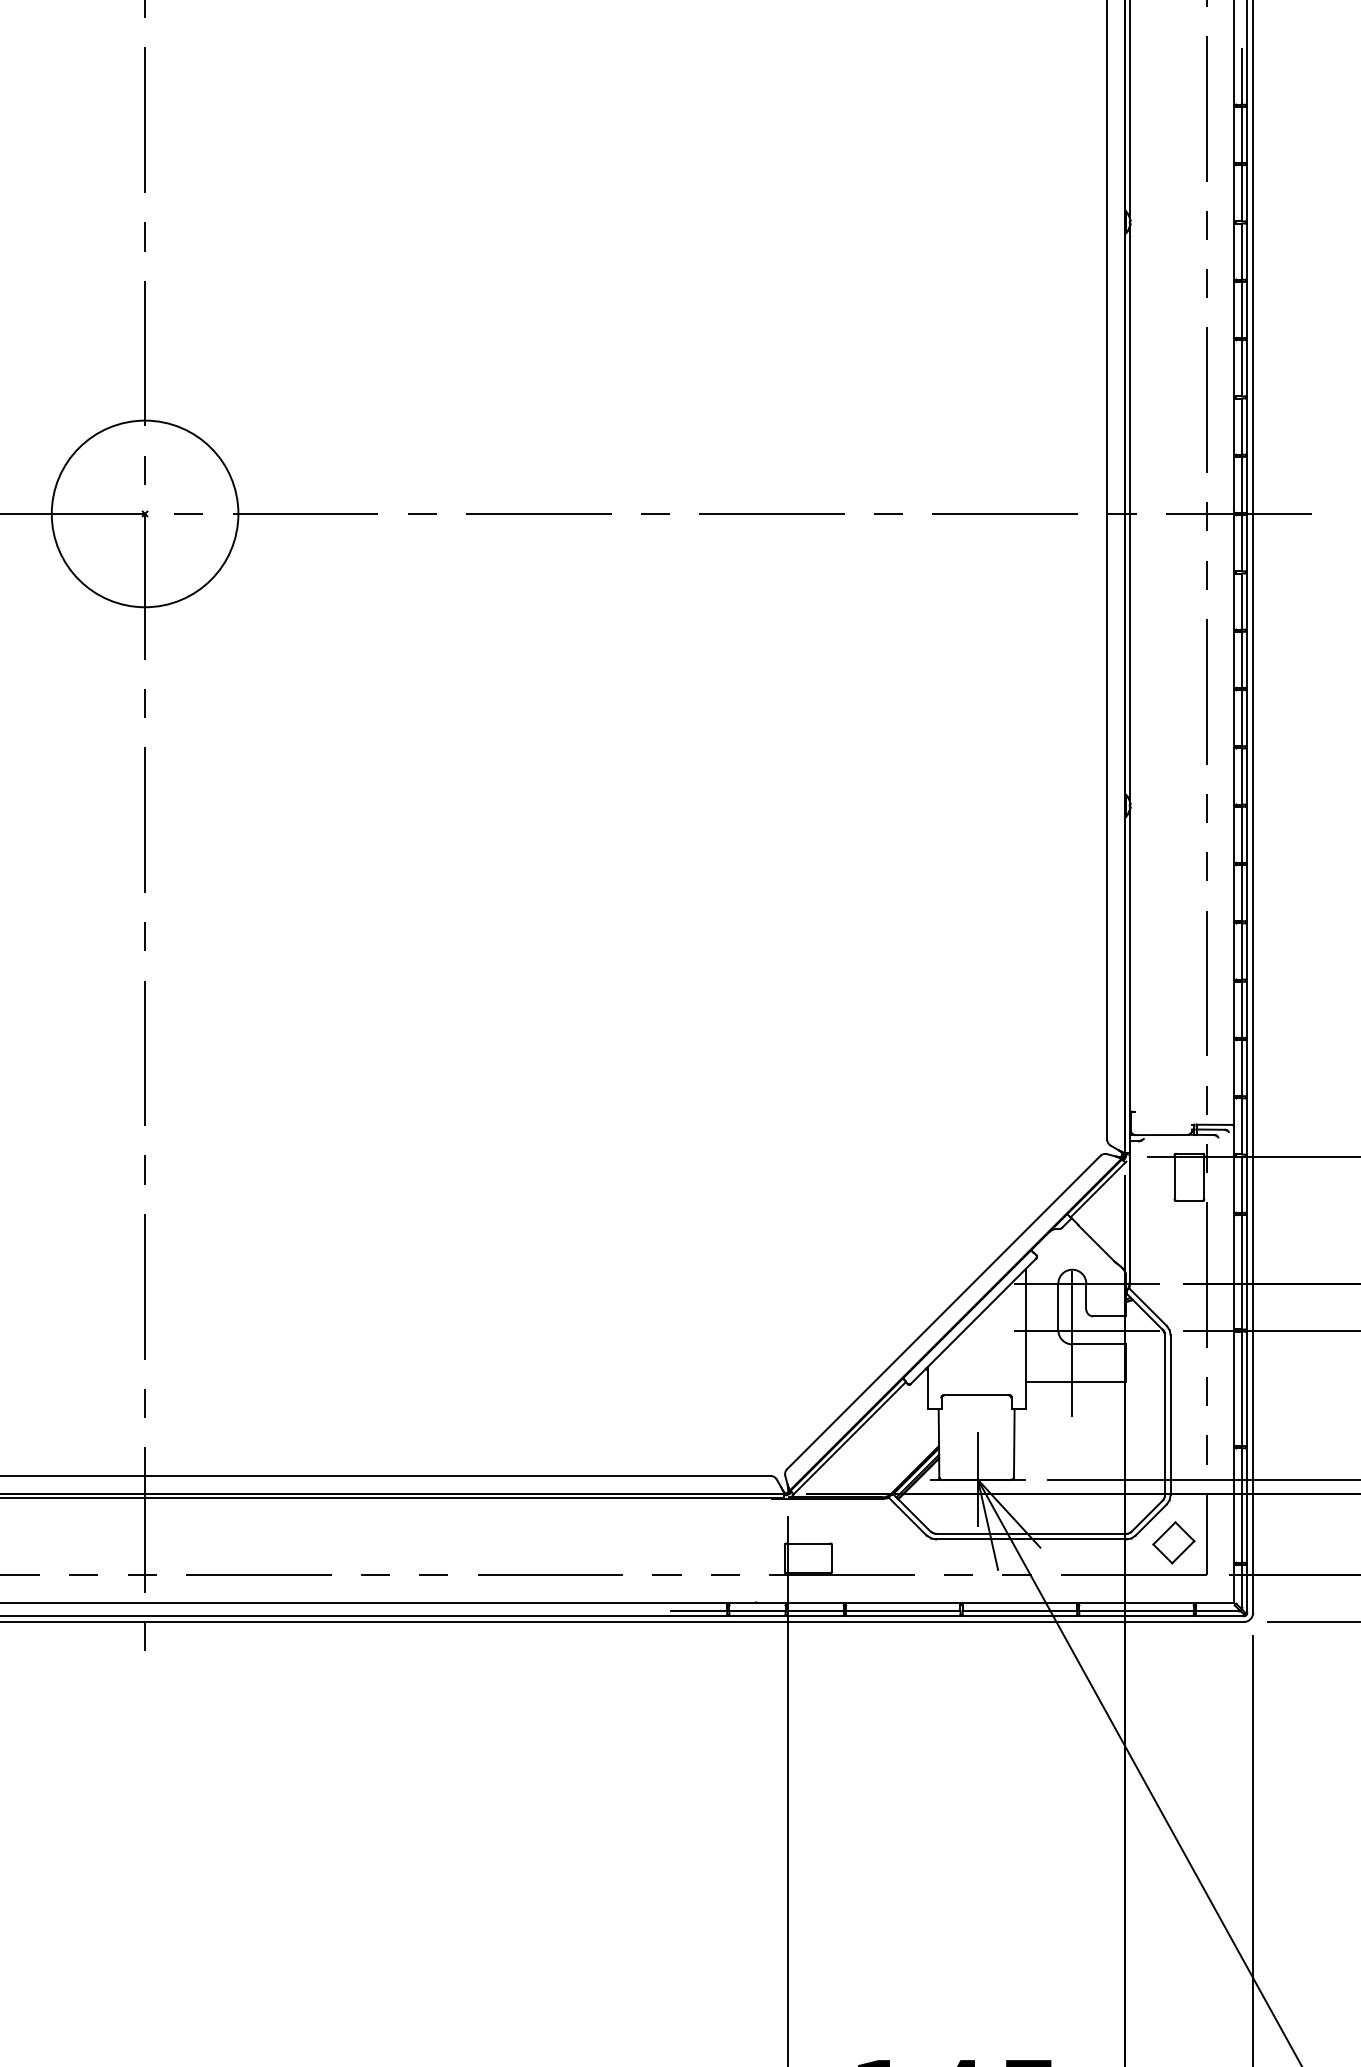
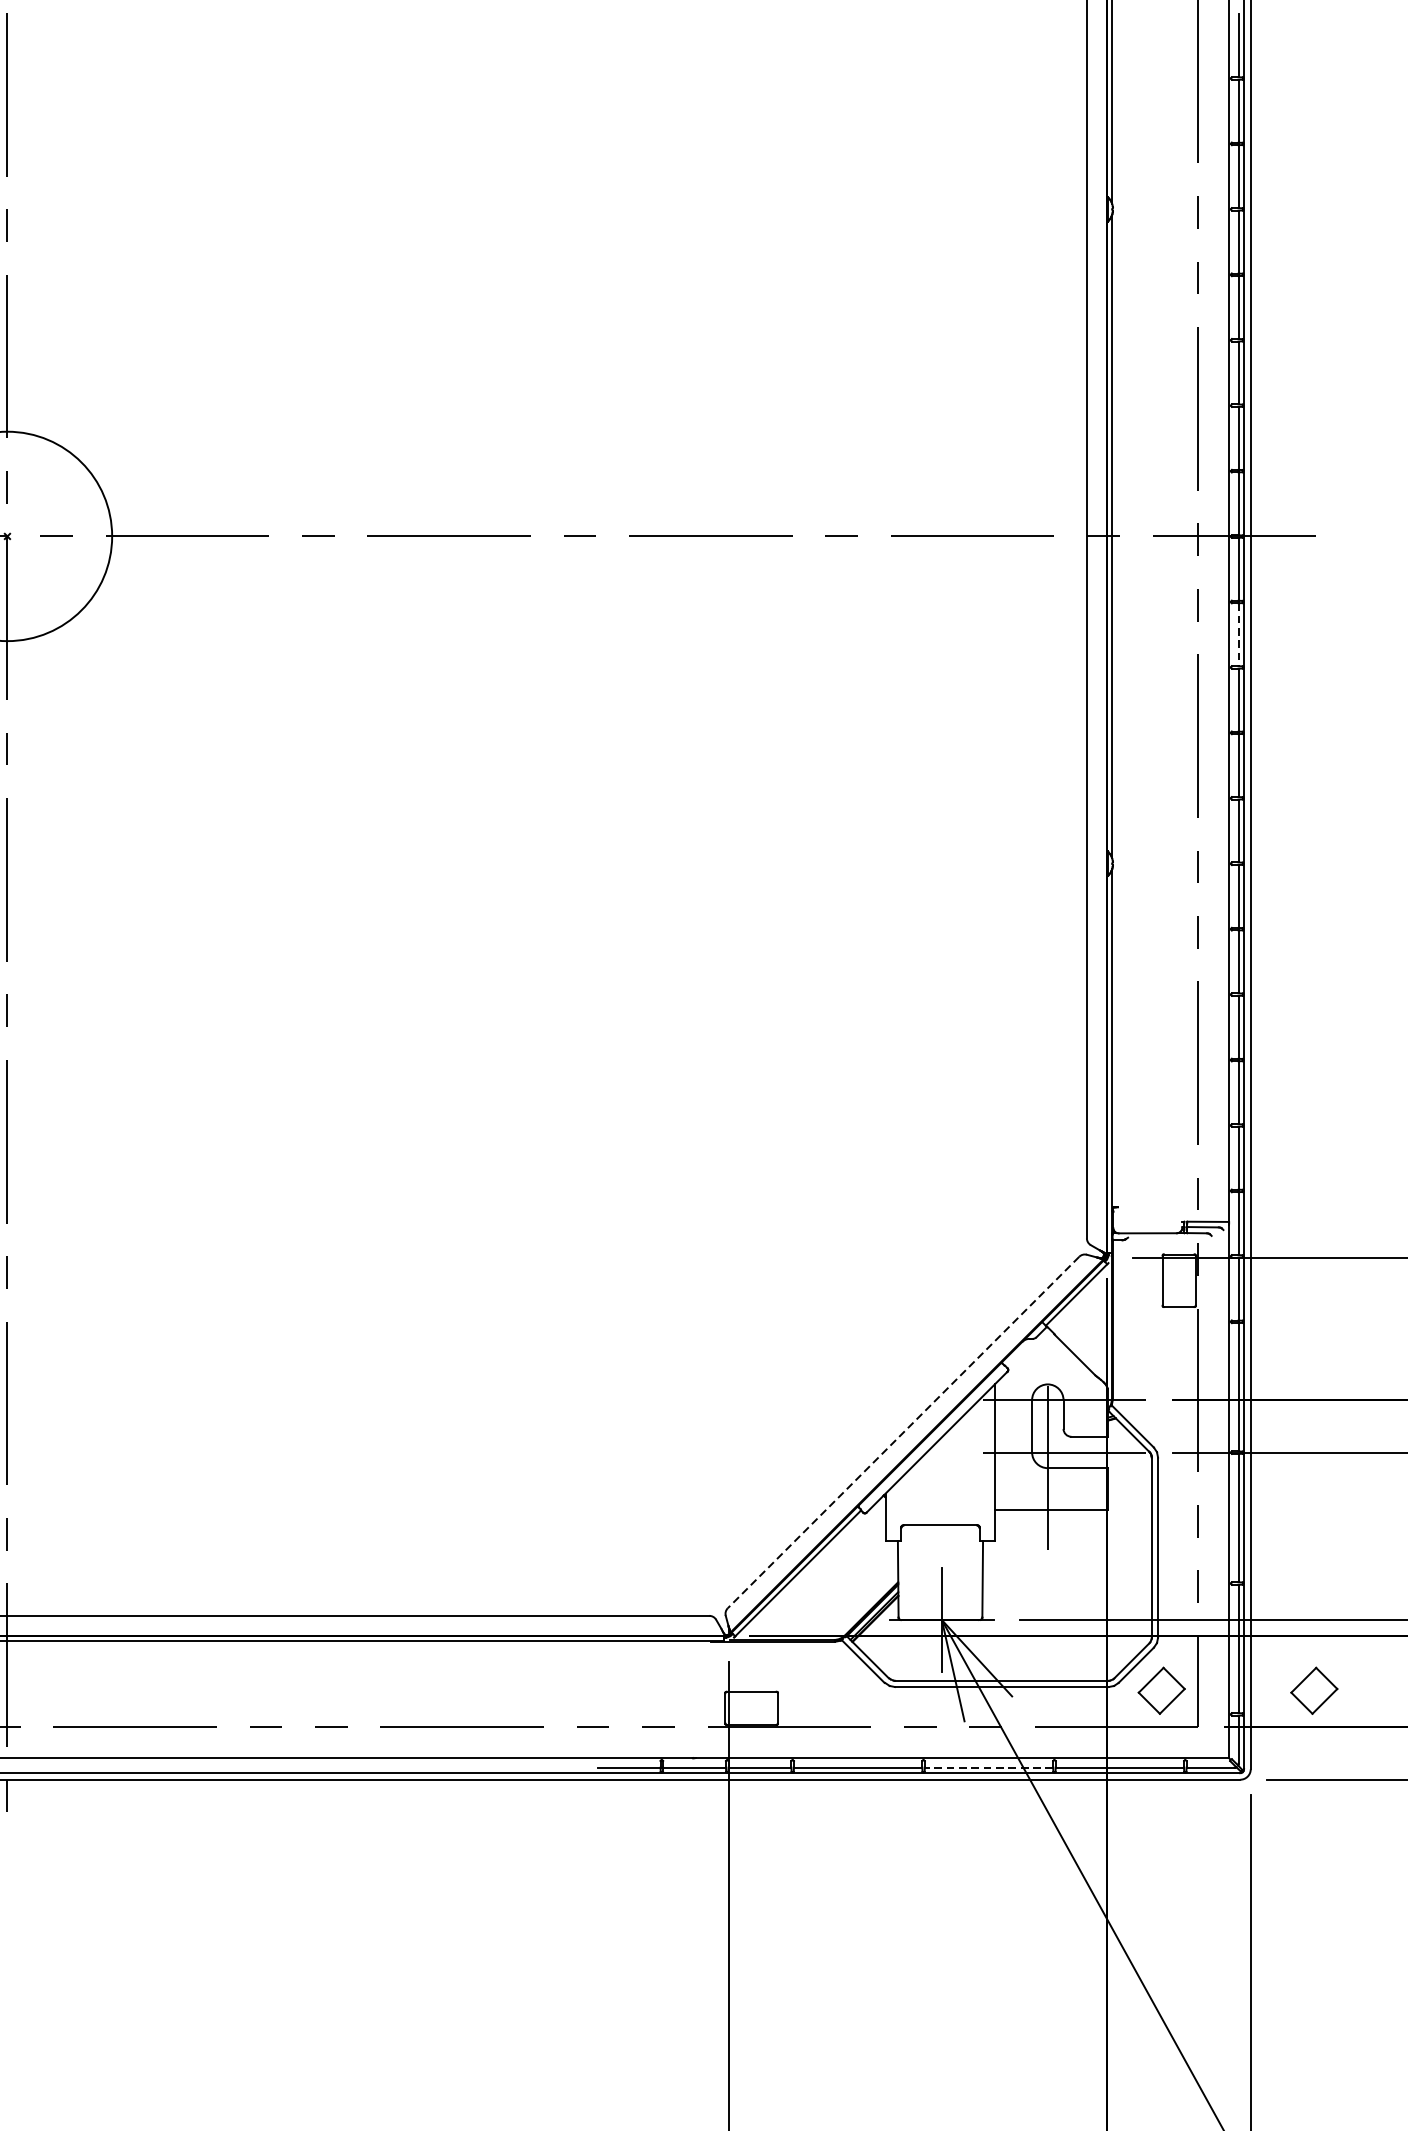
line: (1242, 602) -> (1238, 635), solid -> dashed
line: (943, 1312) -> (903, 1432), solid -> dashed
part: (1309, 1542) -> (1313, 1690), added
line: (1019, 1611) -> (988, 1767), solid -> dashed

